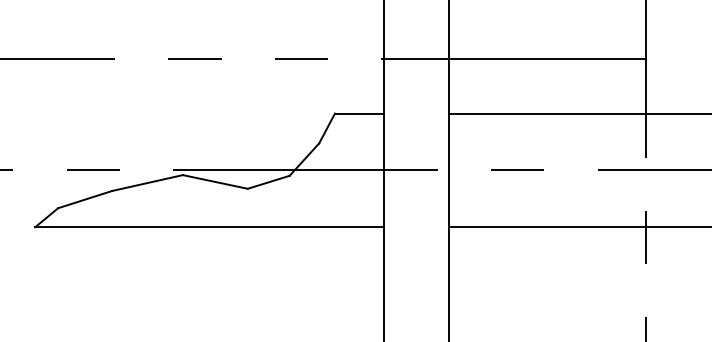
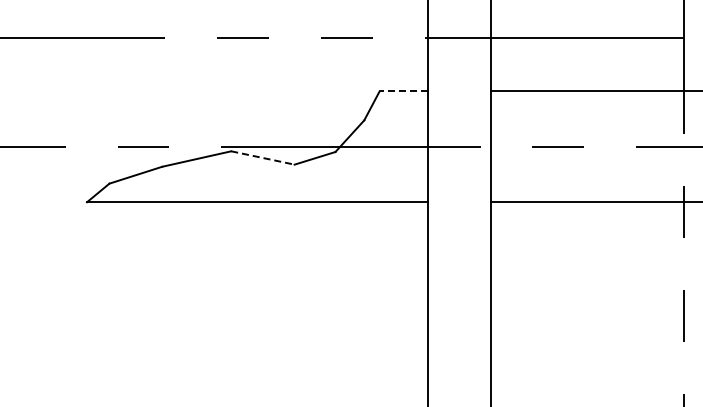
line: (359, 113) -> (403, 91), solid -> dashed
line: (215, 182) -> (263, 158), solid -> dashed

